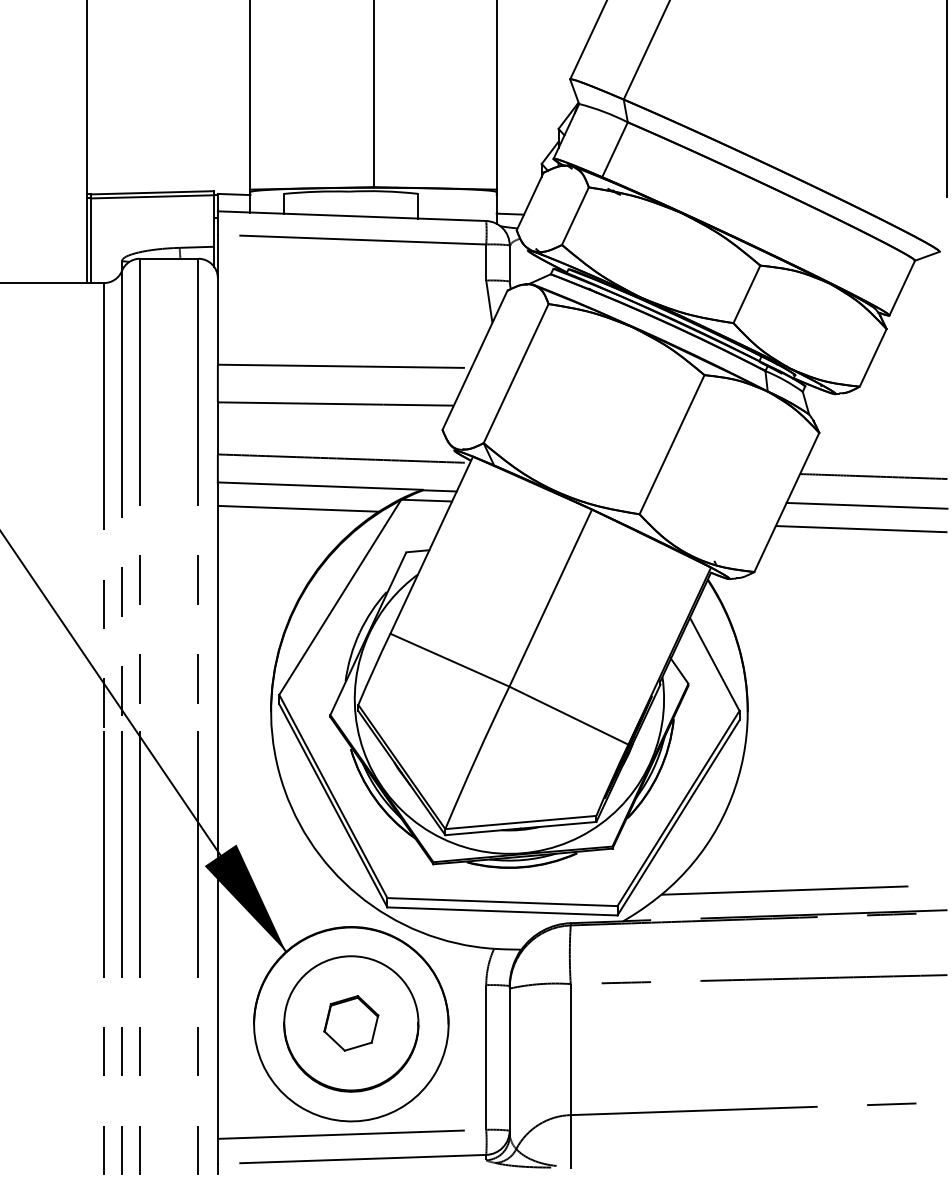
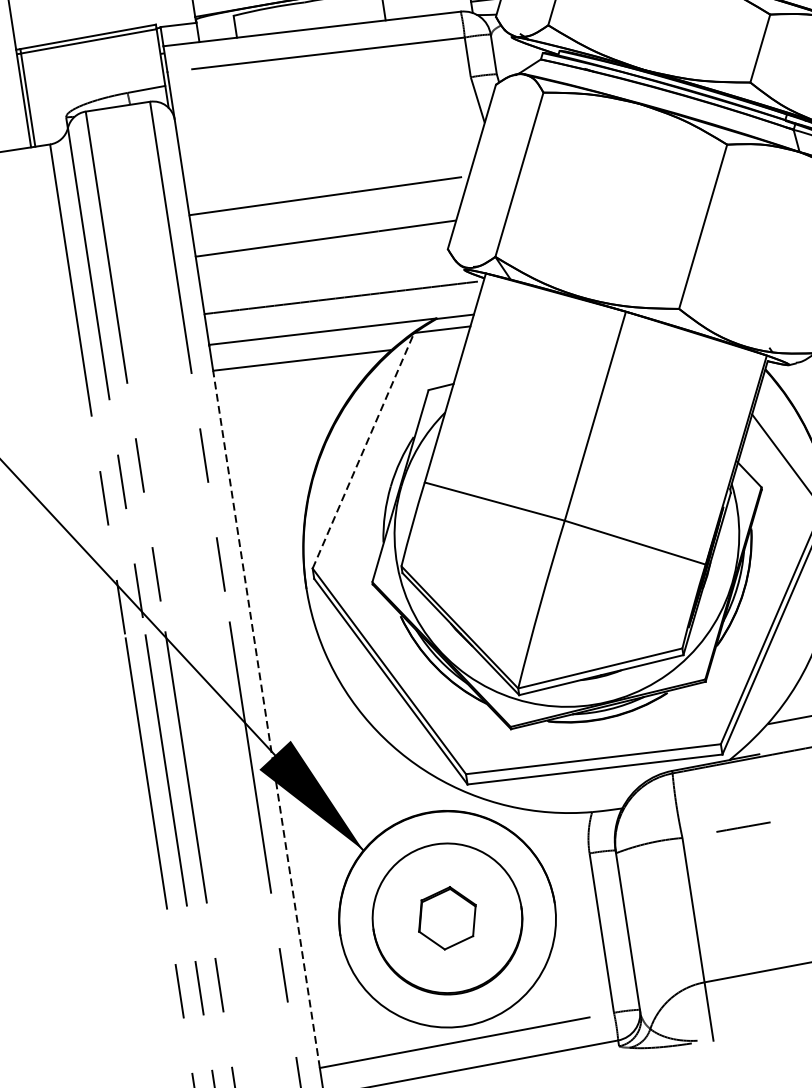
line: (340, 596) -> (363, 449), solid -> dashed
line: (217, 821) -> (265, 718), solid -> dashed

